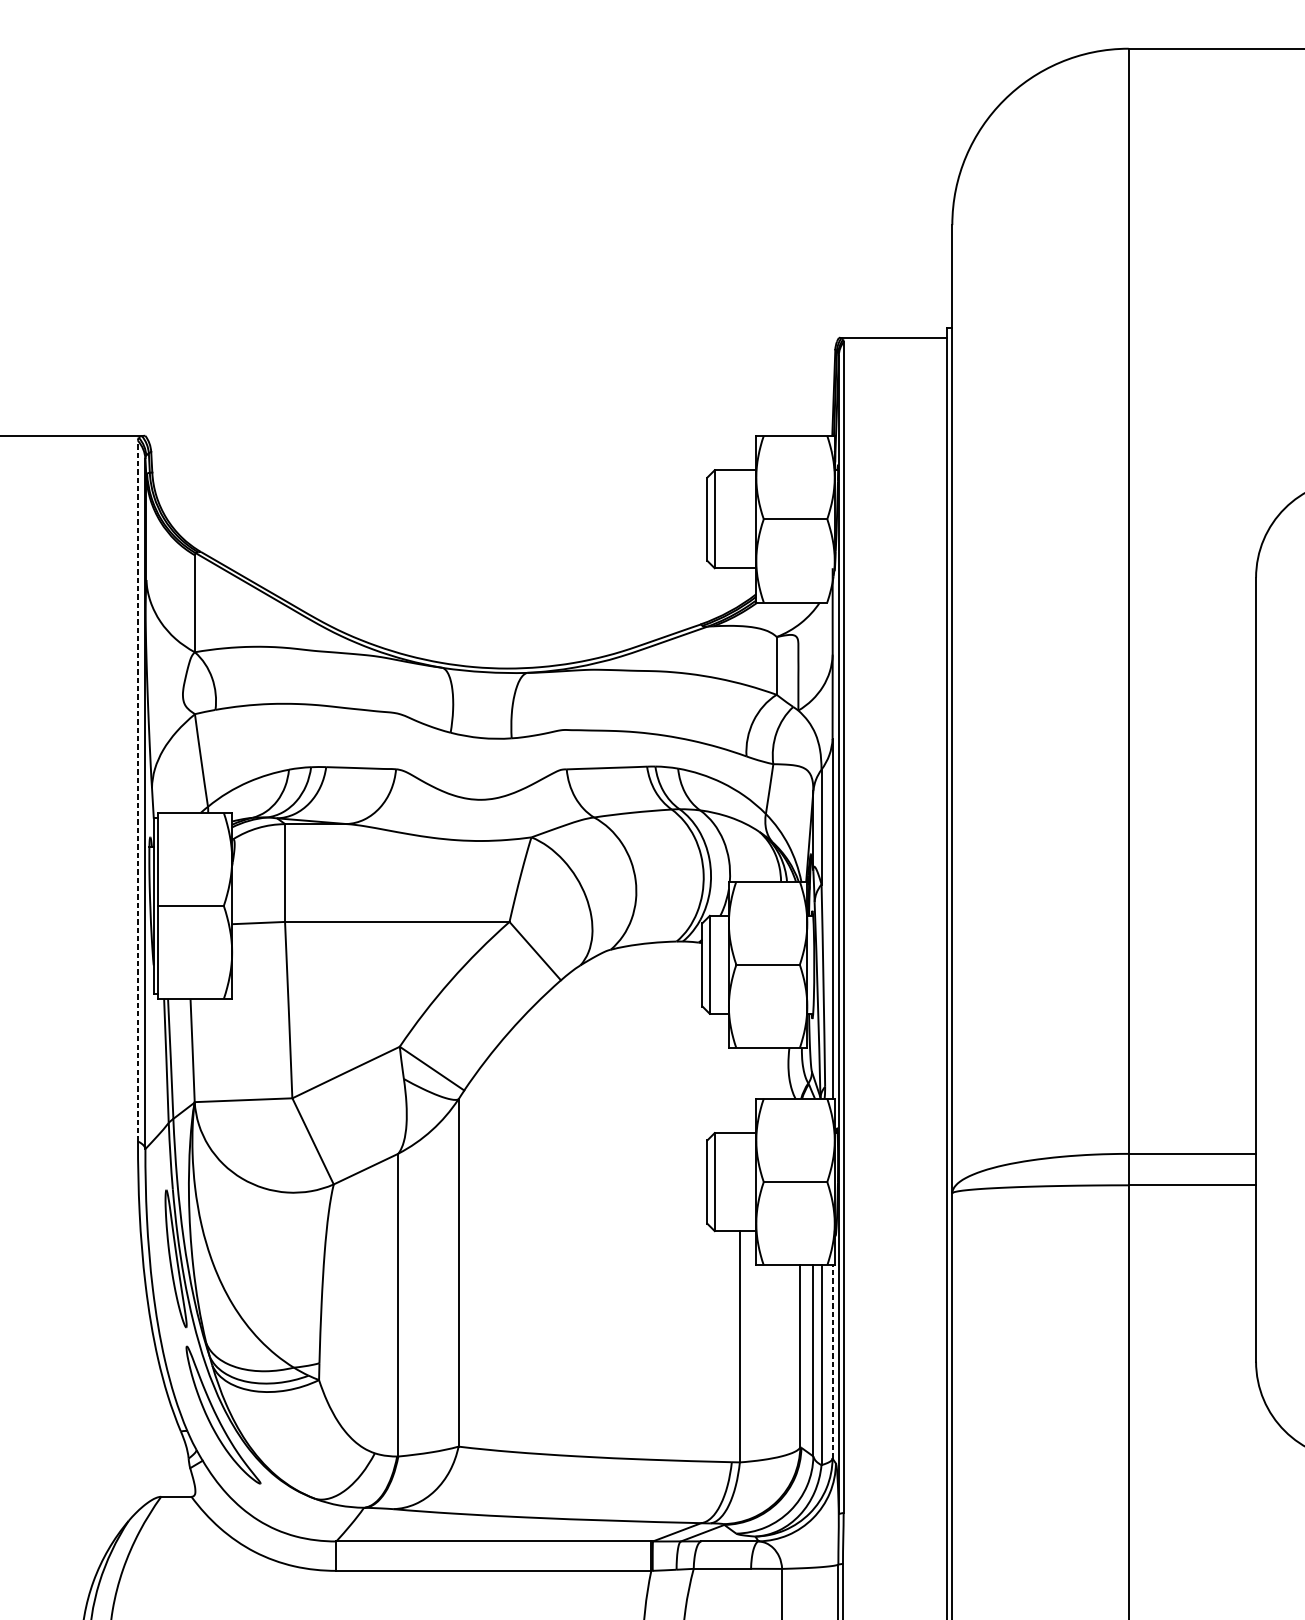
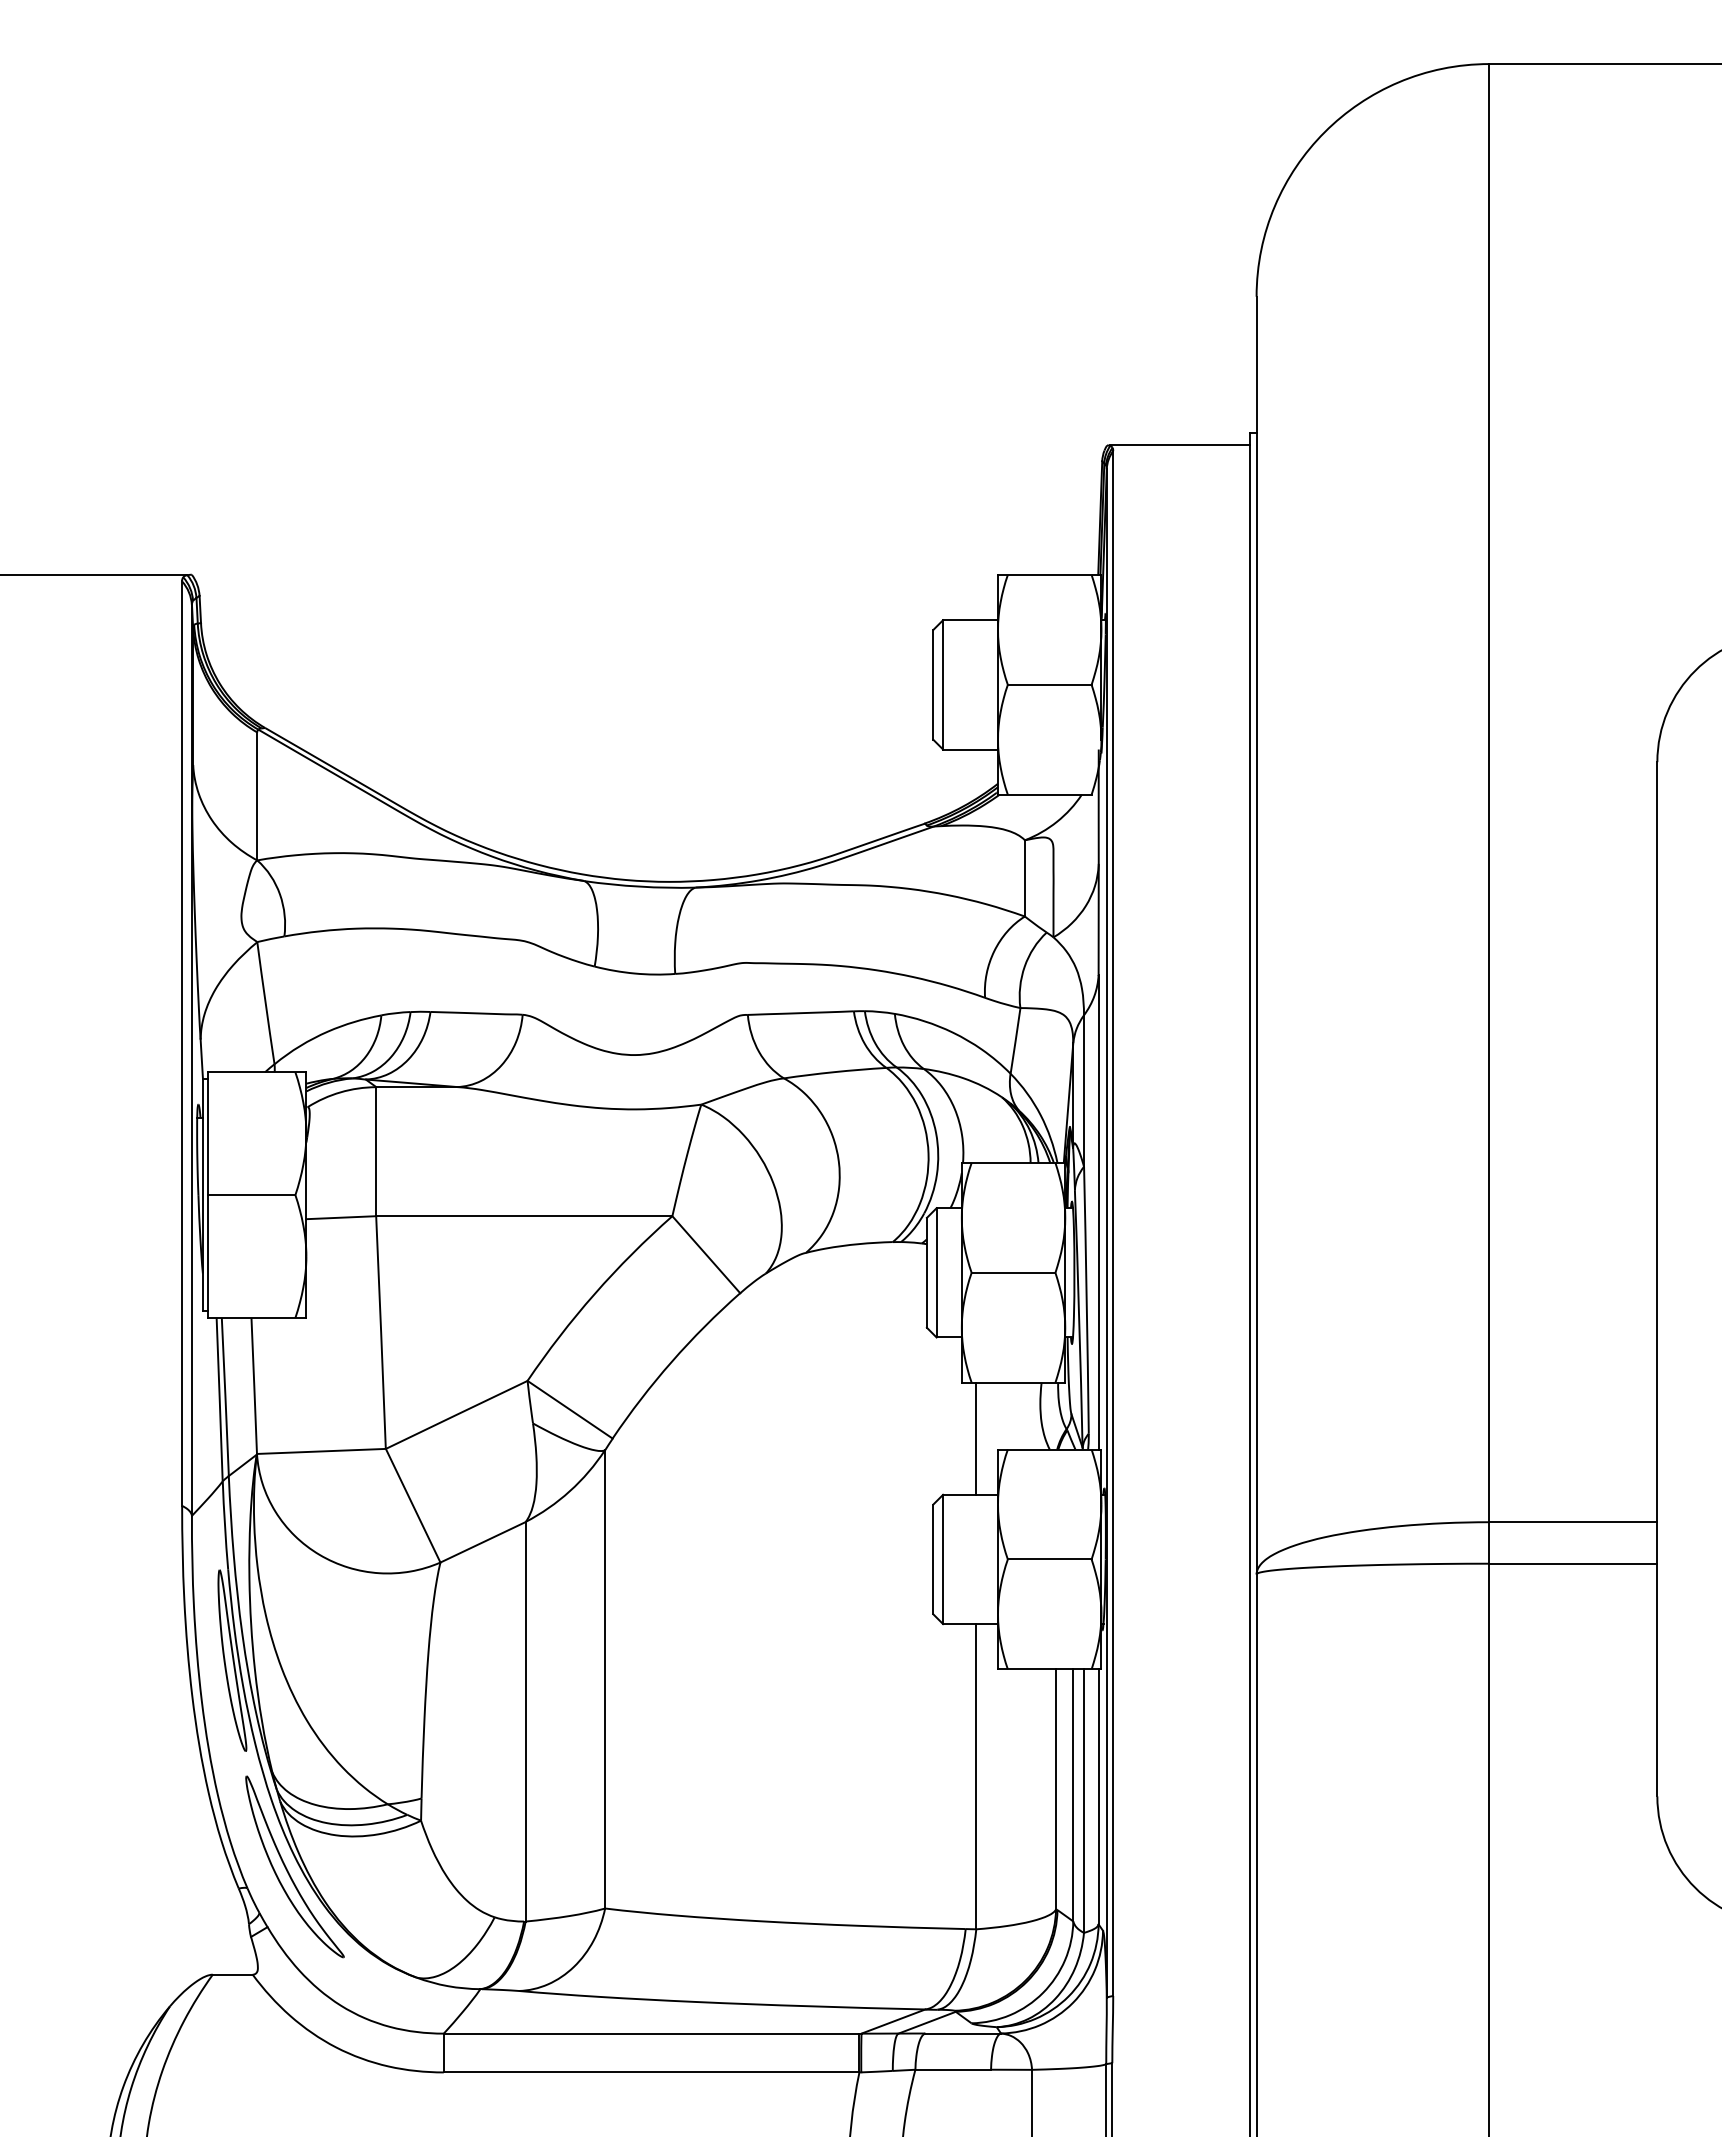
line: (138, 791) -> (182, 1043), dashed -> solid
line: (740, 1090) -> (976, 1438), added
line: (832, 1361) -> (1098, 1796), dashed -> solid

